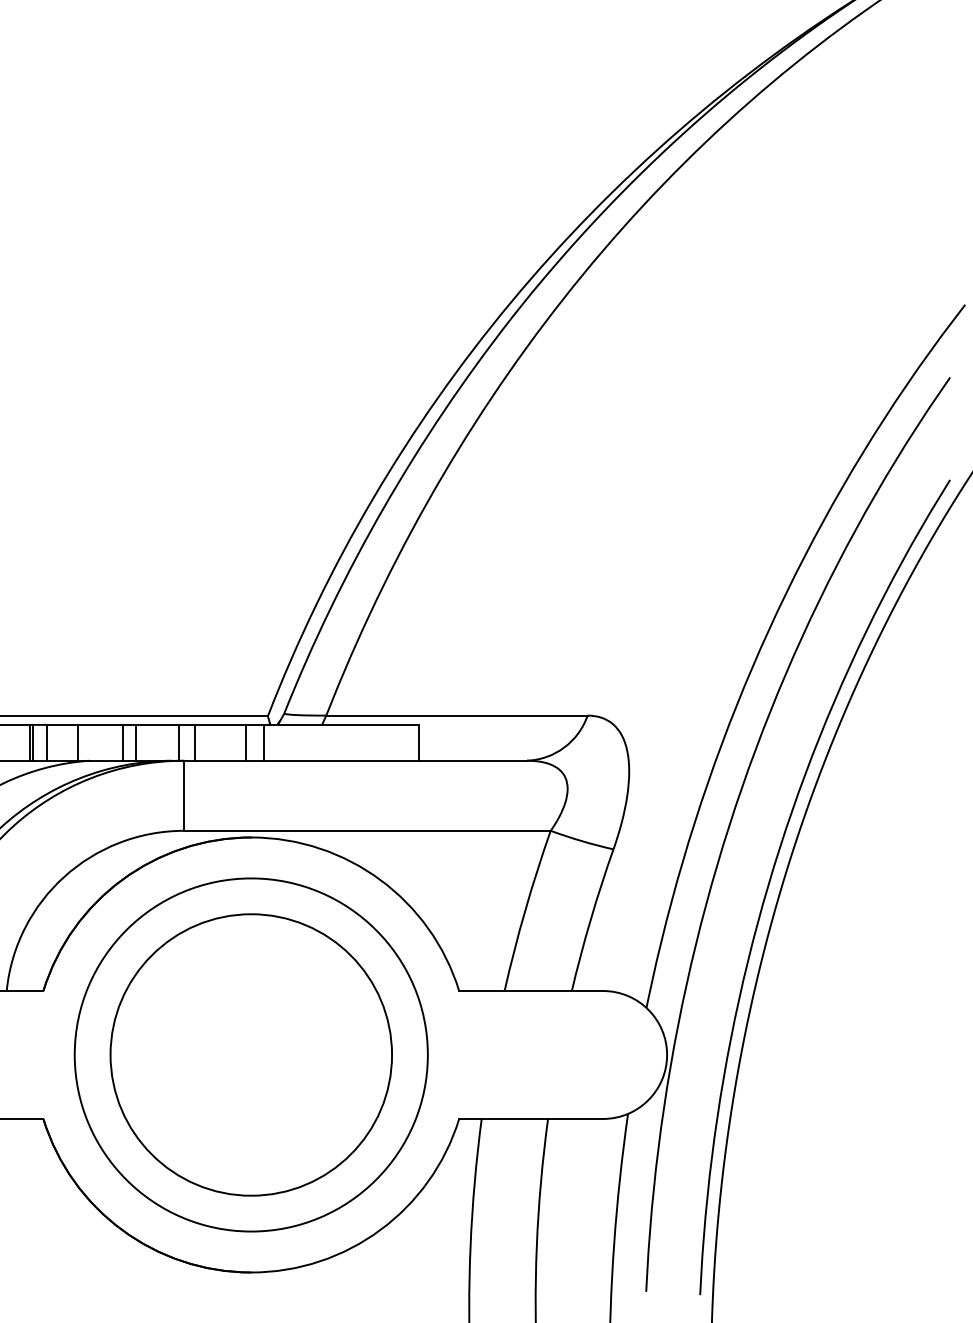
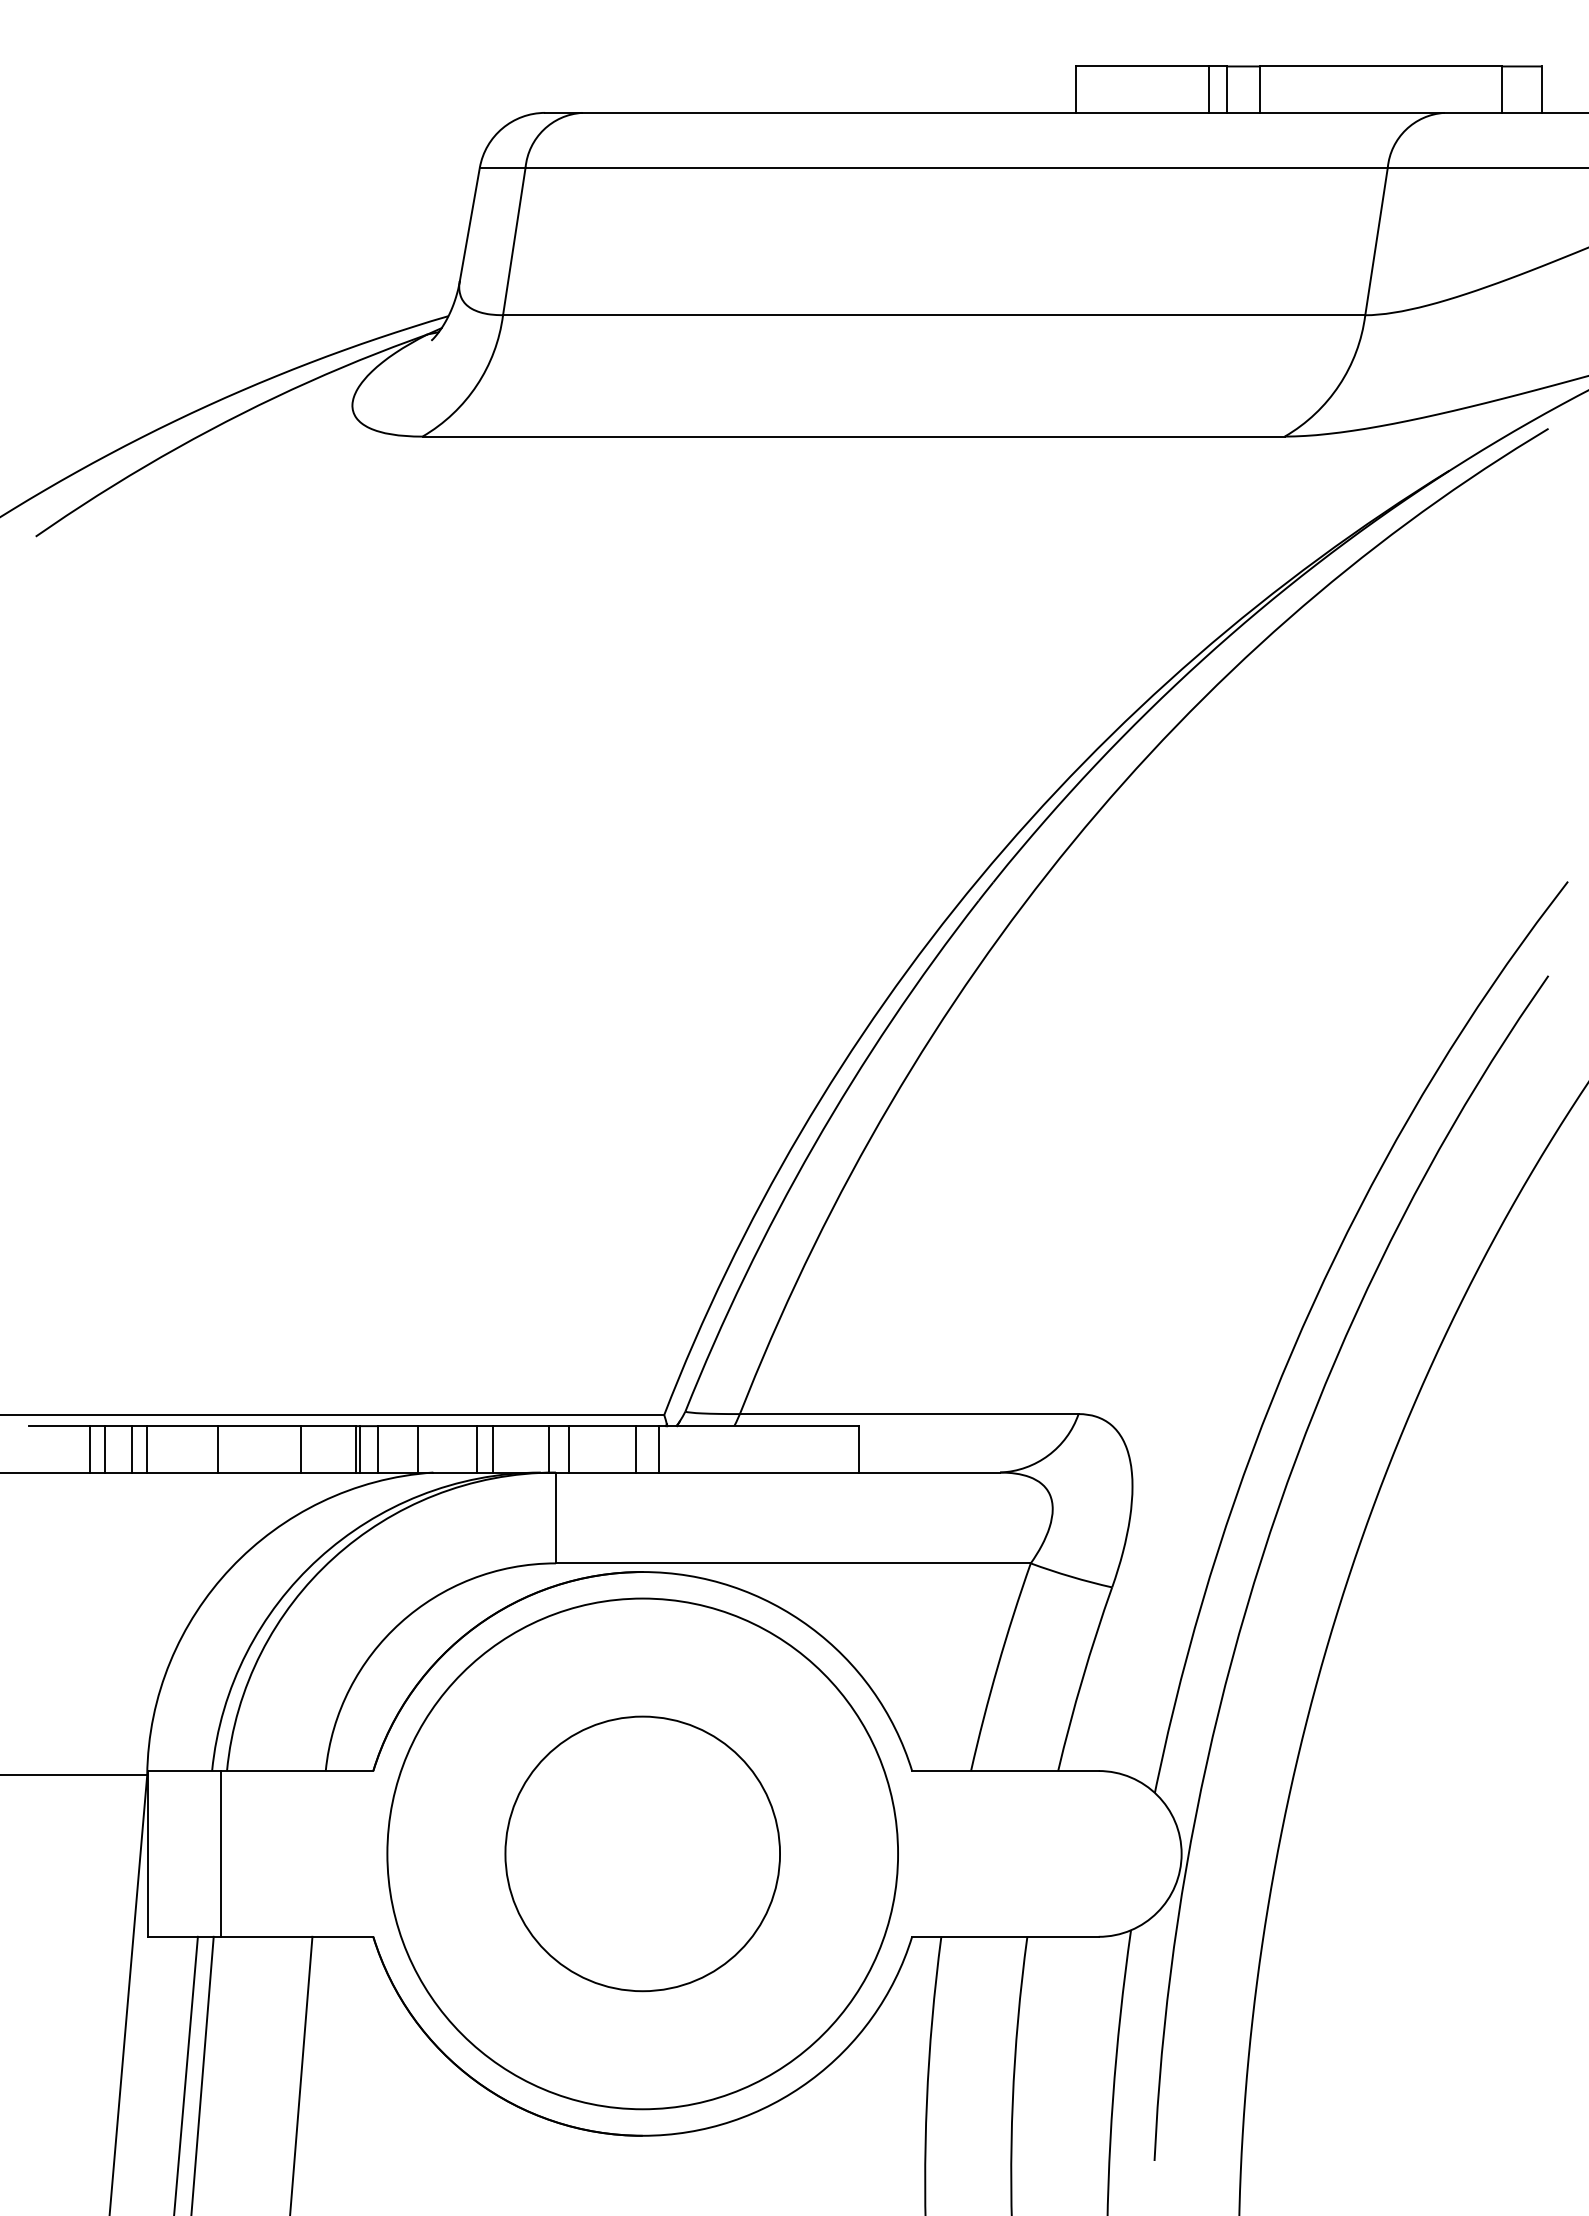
curve: (773, 871) -> (1319, 1616), removed
circle: (251, 1054) -> (642, 1853), size x0.6
circle: (251, 1054) -> (642, 1853), size x1.4

